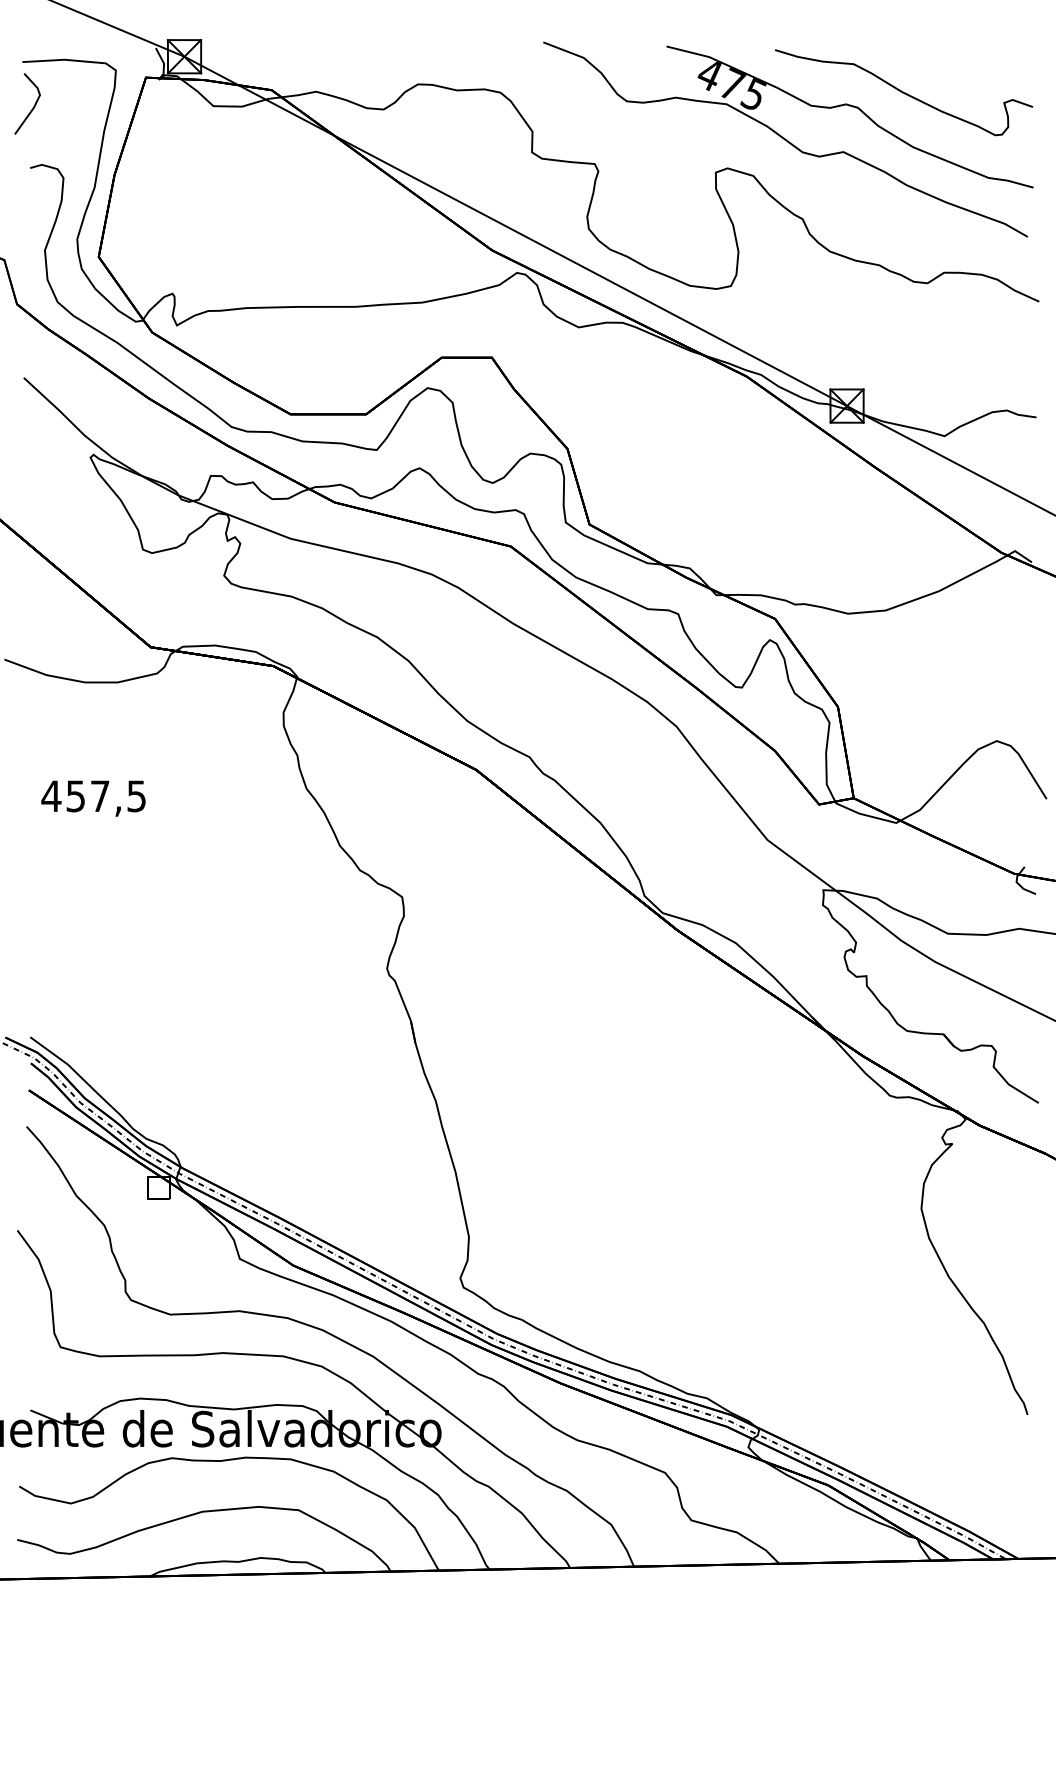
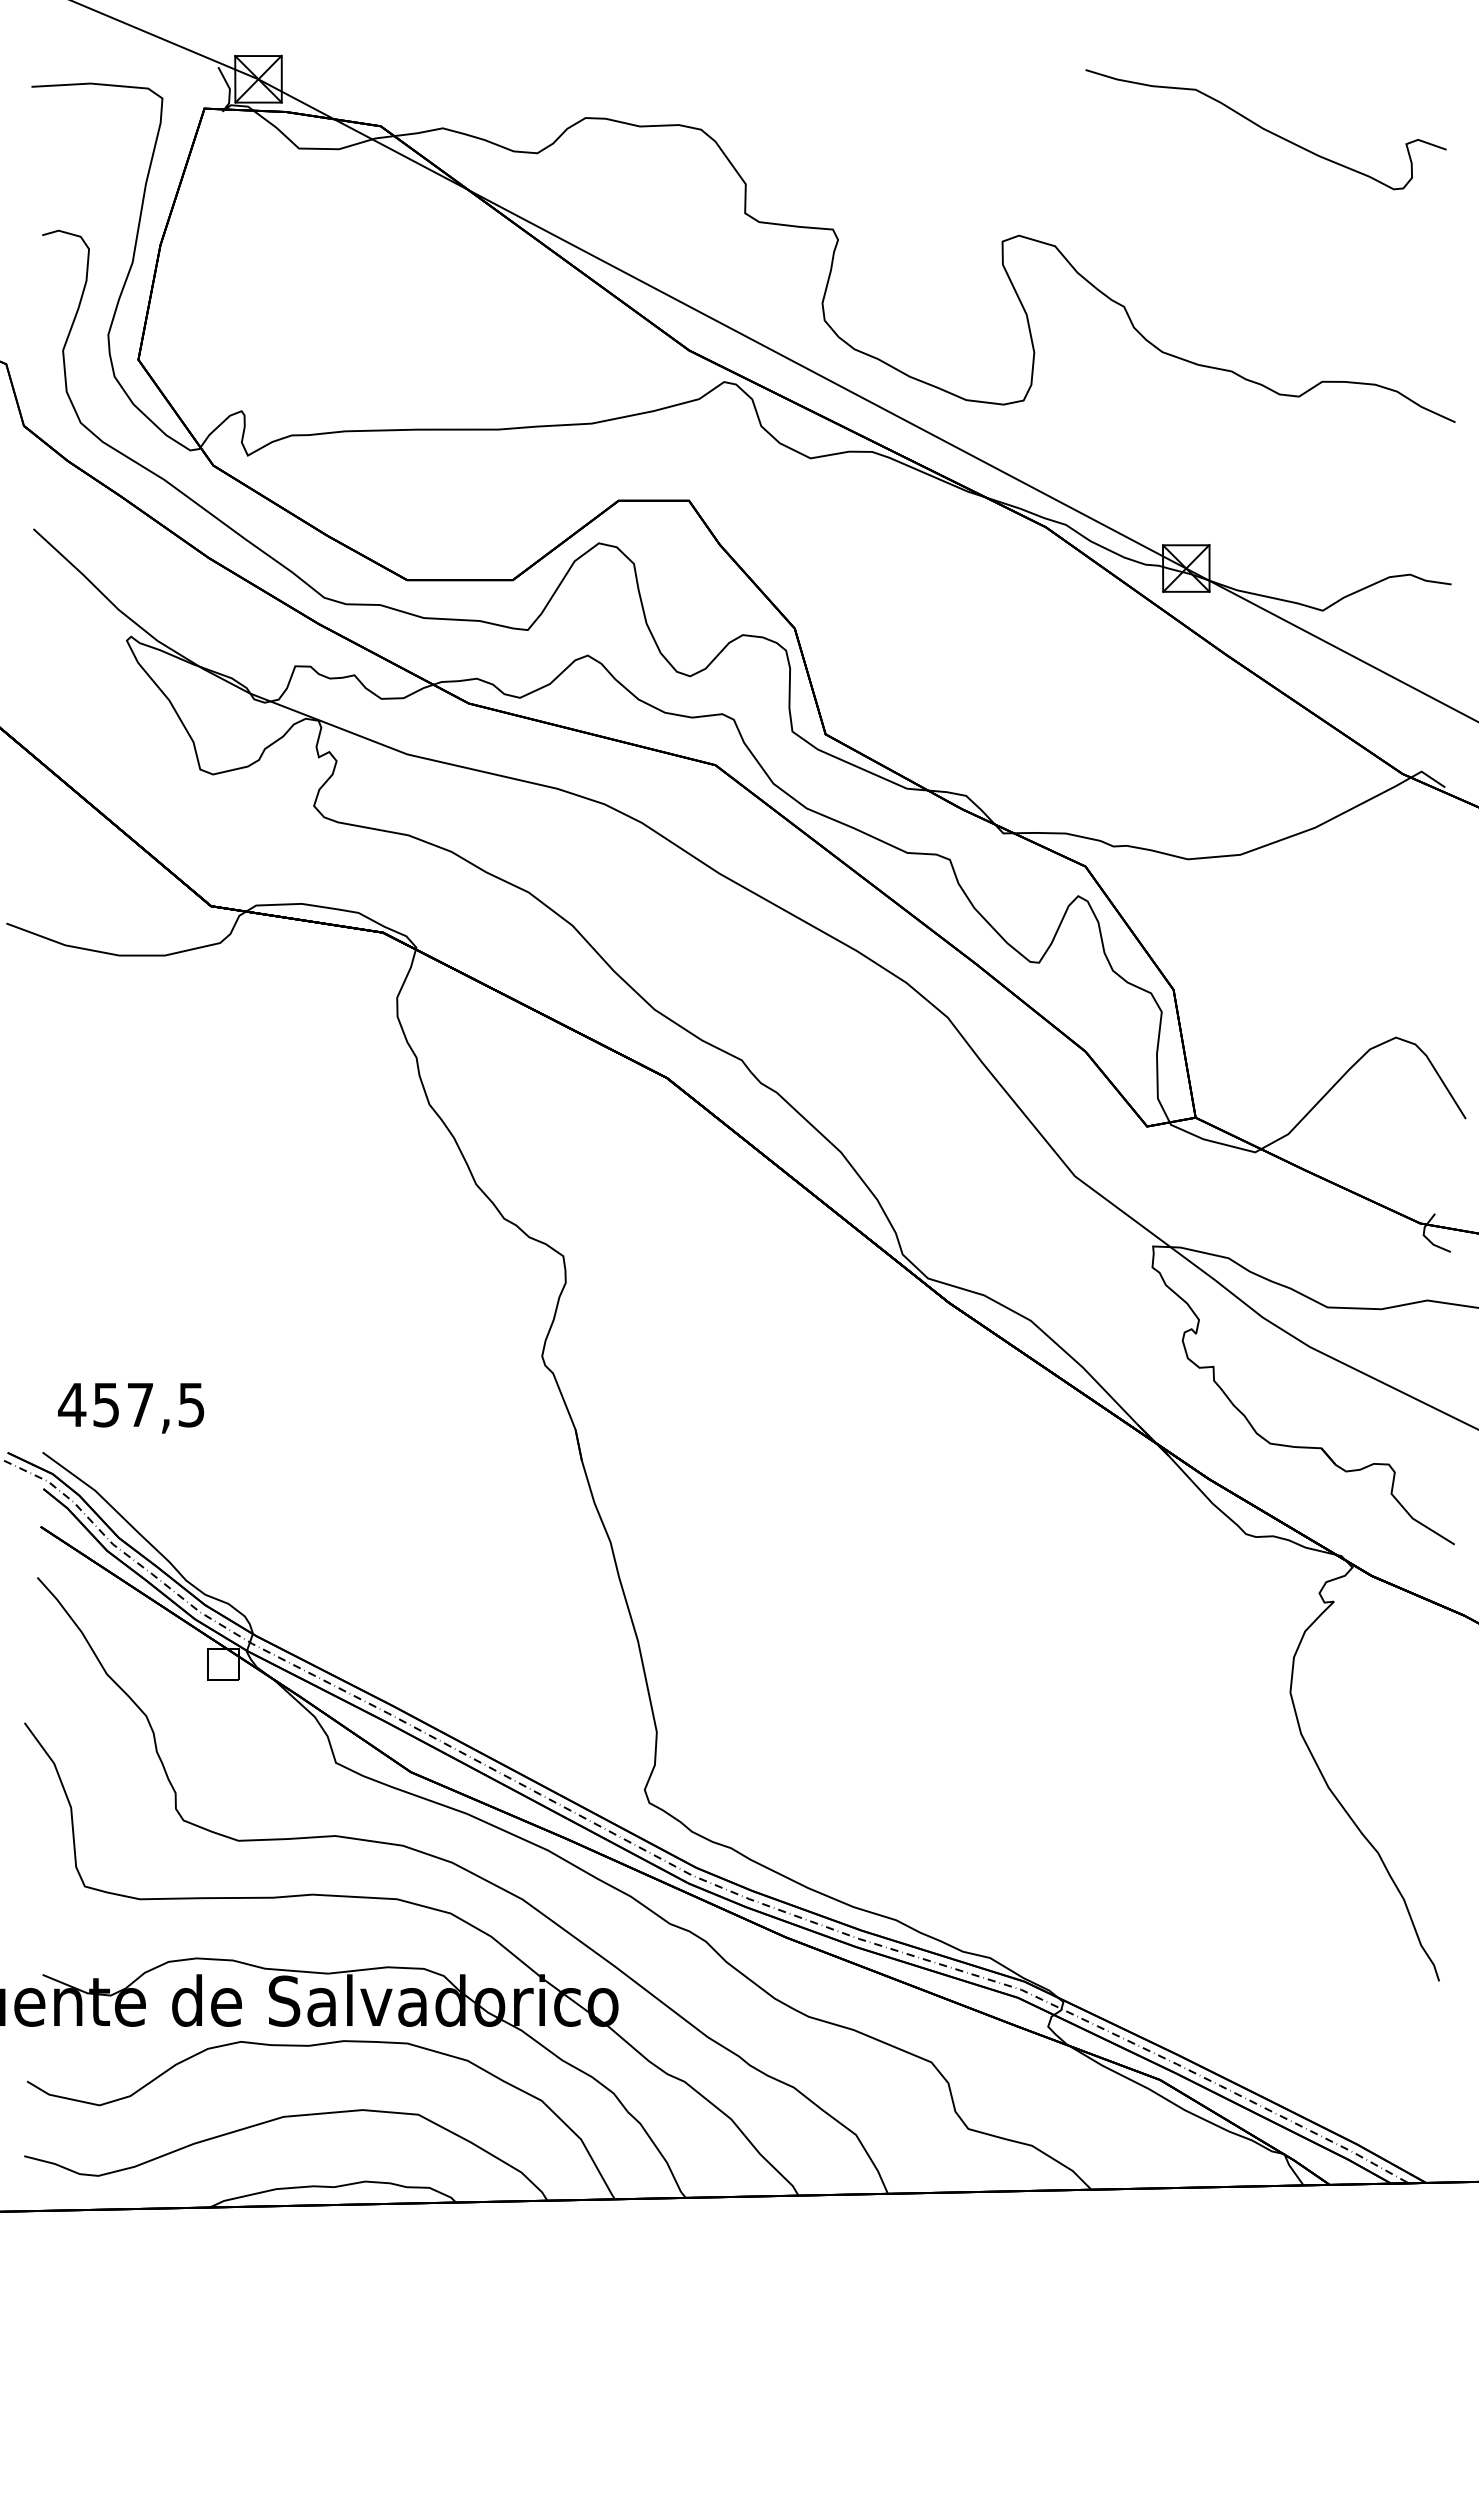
line: (32, 108) -> (45, 151), removed
part: (787, 139) -> (1103, 195), removed
text: (93, 798) -> (131, 1408), moved

